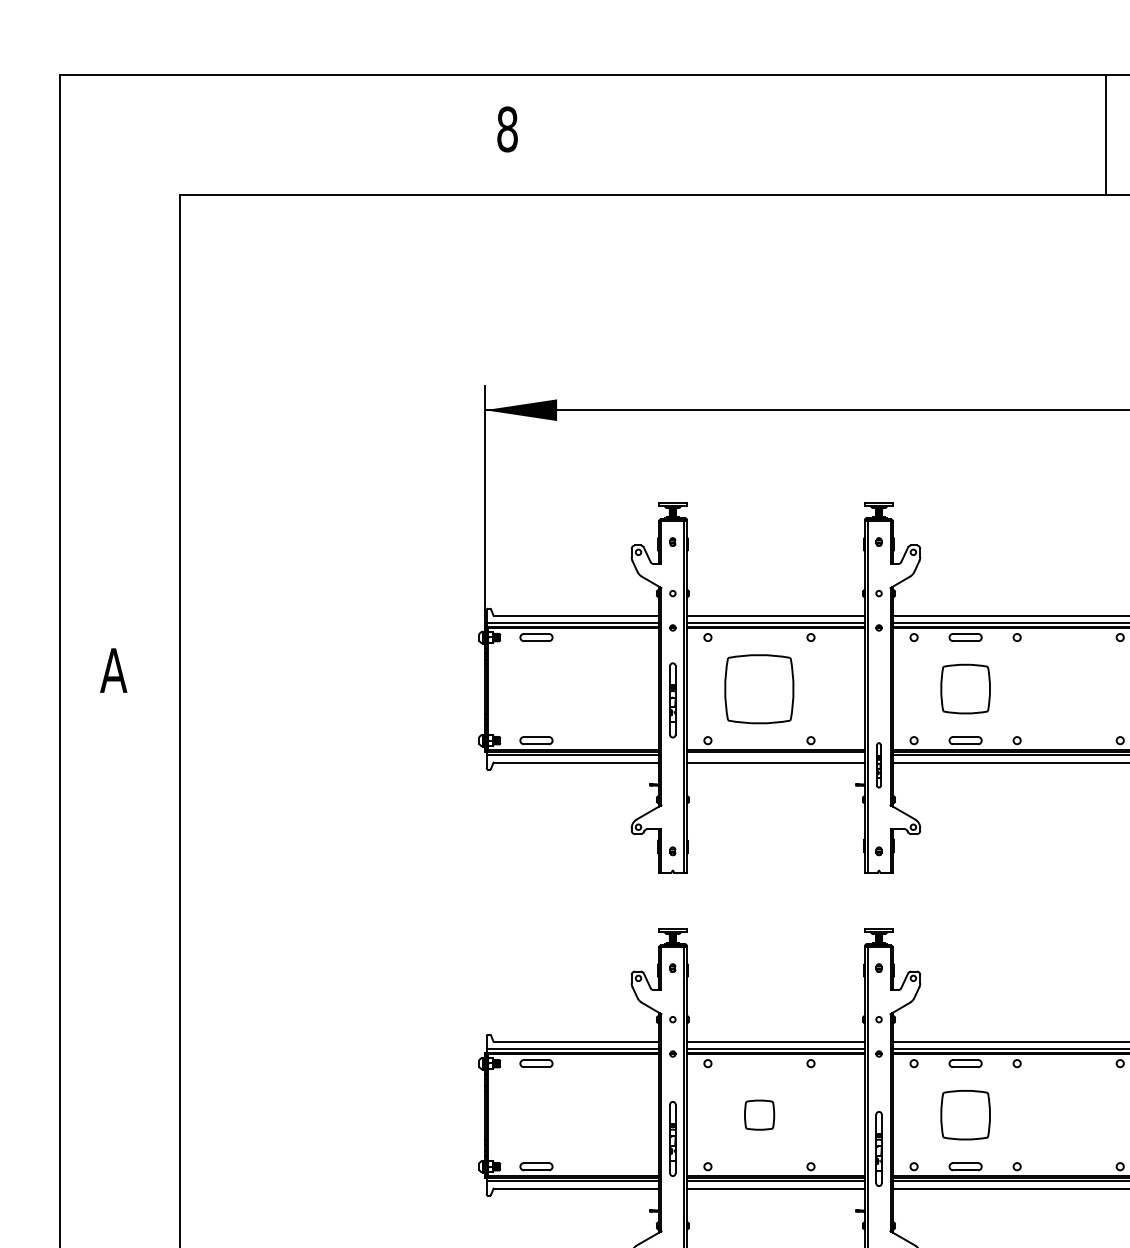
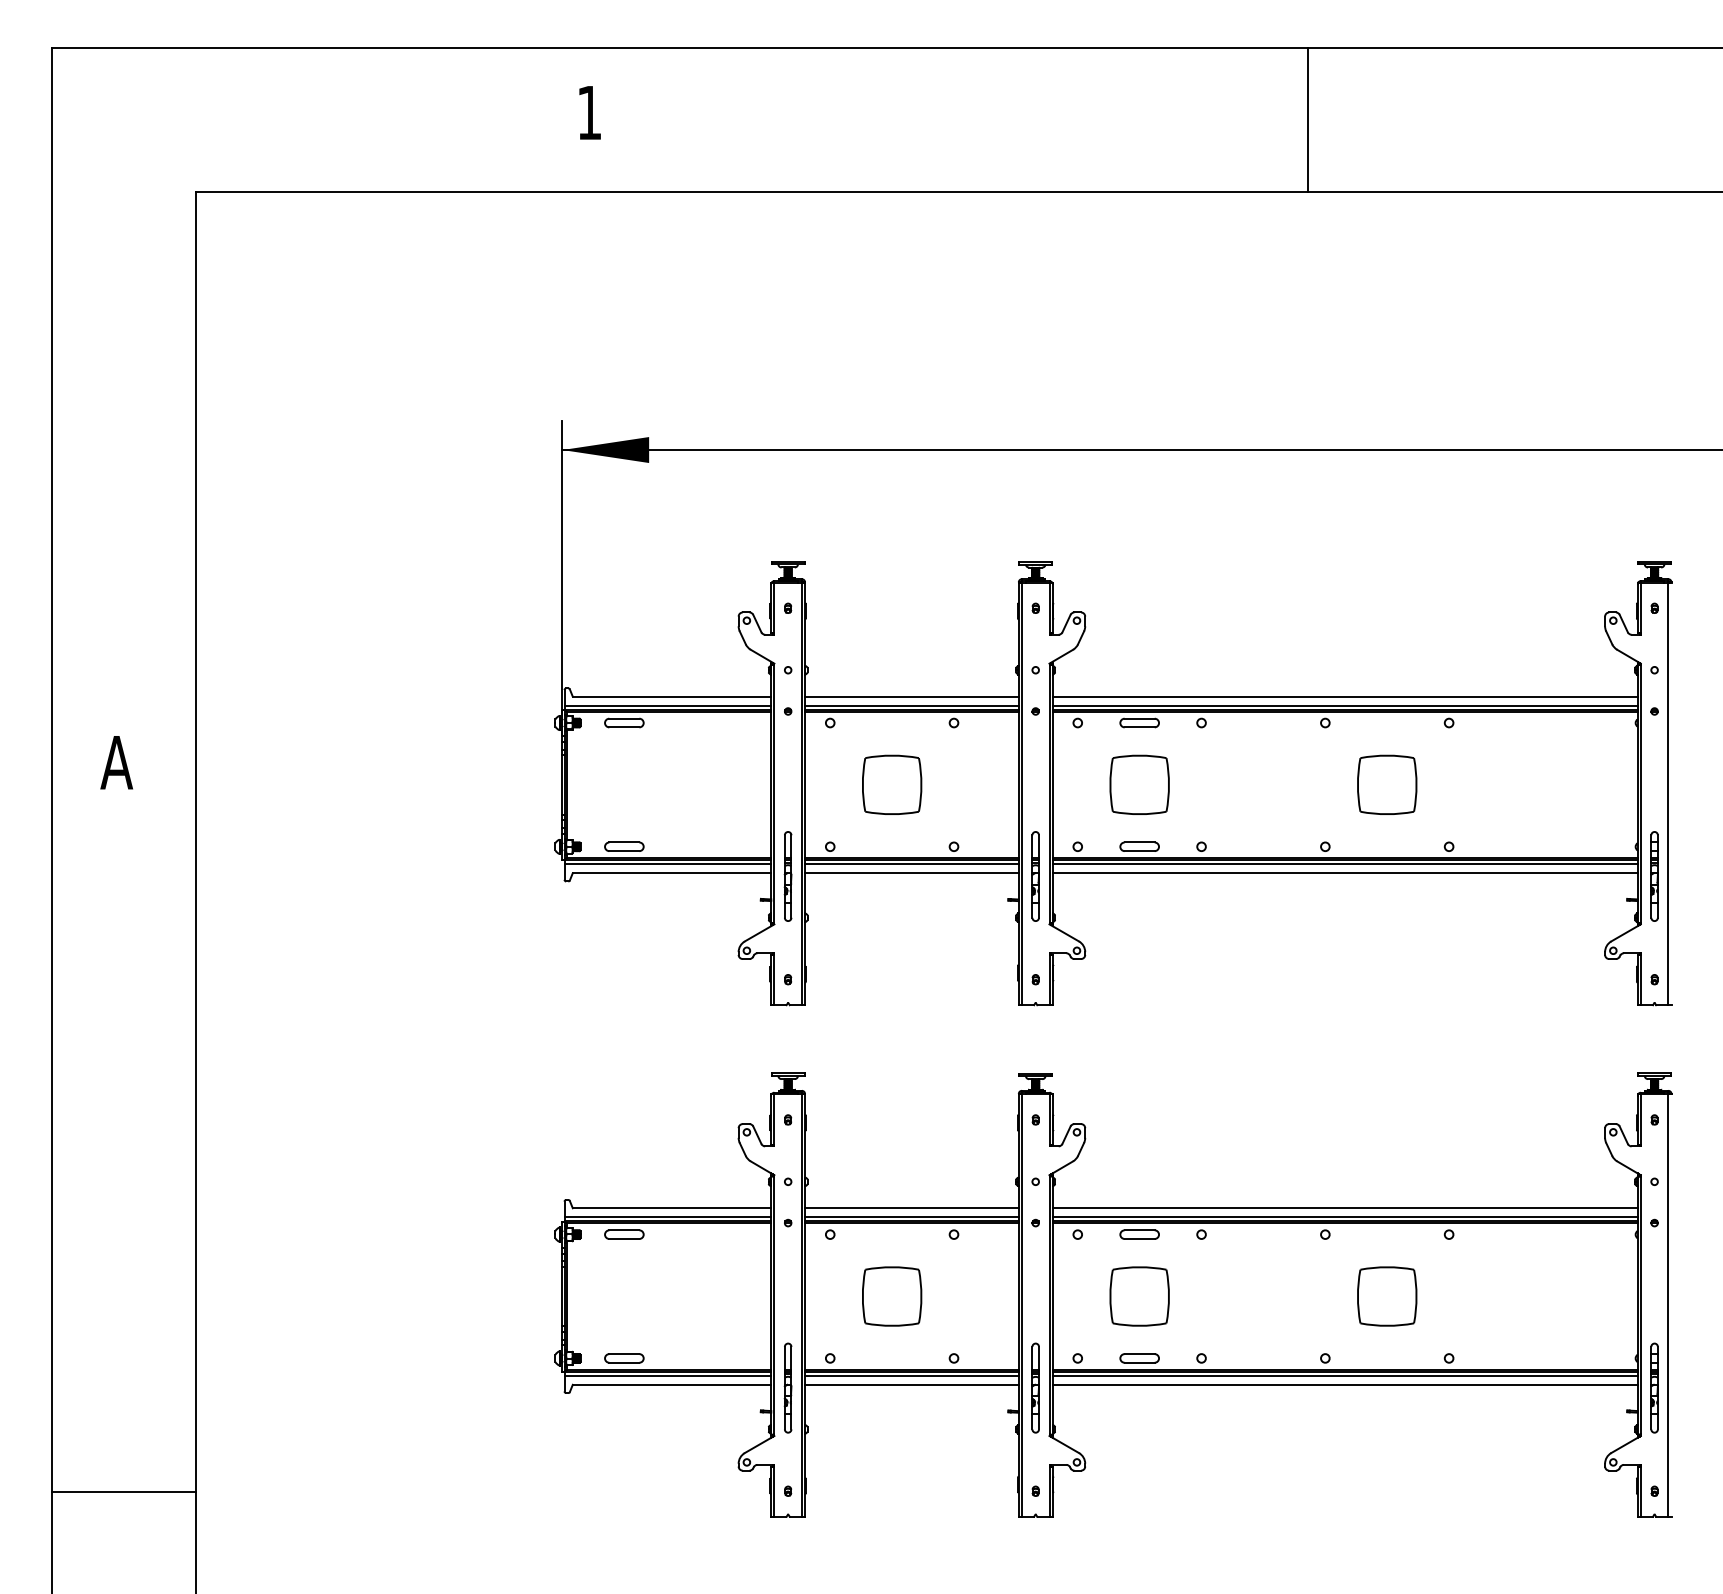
text: (507, 129) -> (589, 112), 8 -> 1
part: (759, 688) -> (892, 784), size x0.71
part: (672, 700) -> (787, 876), moved
line: (775, 755) -> (911, 864), added
part: (878, 765) -> (1035, 876), size x1.67
part: (759, 1115) -> (892, 1296), size x1.67
part: (672, 1138) -> (787, 1387), moved
part: (878, 1148) -> (1035, 1387), moved

